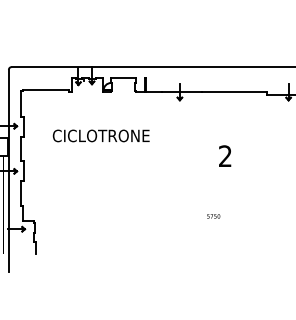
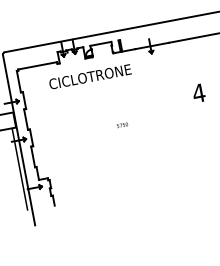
text: (100, 135) -> (89, 76), moved
text: (225, 155) -> (198, 92), 2 -> 4
text: (213, 216) -> (122, 125), moved

